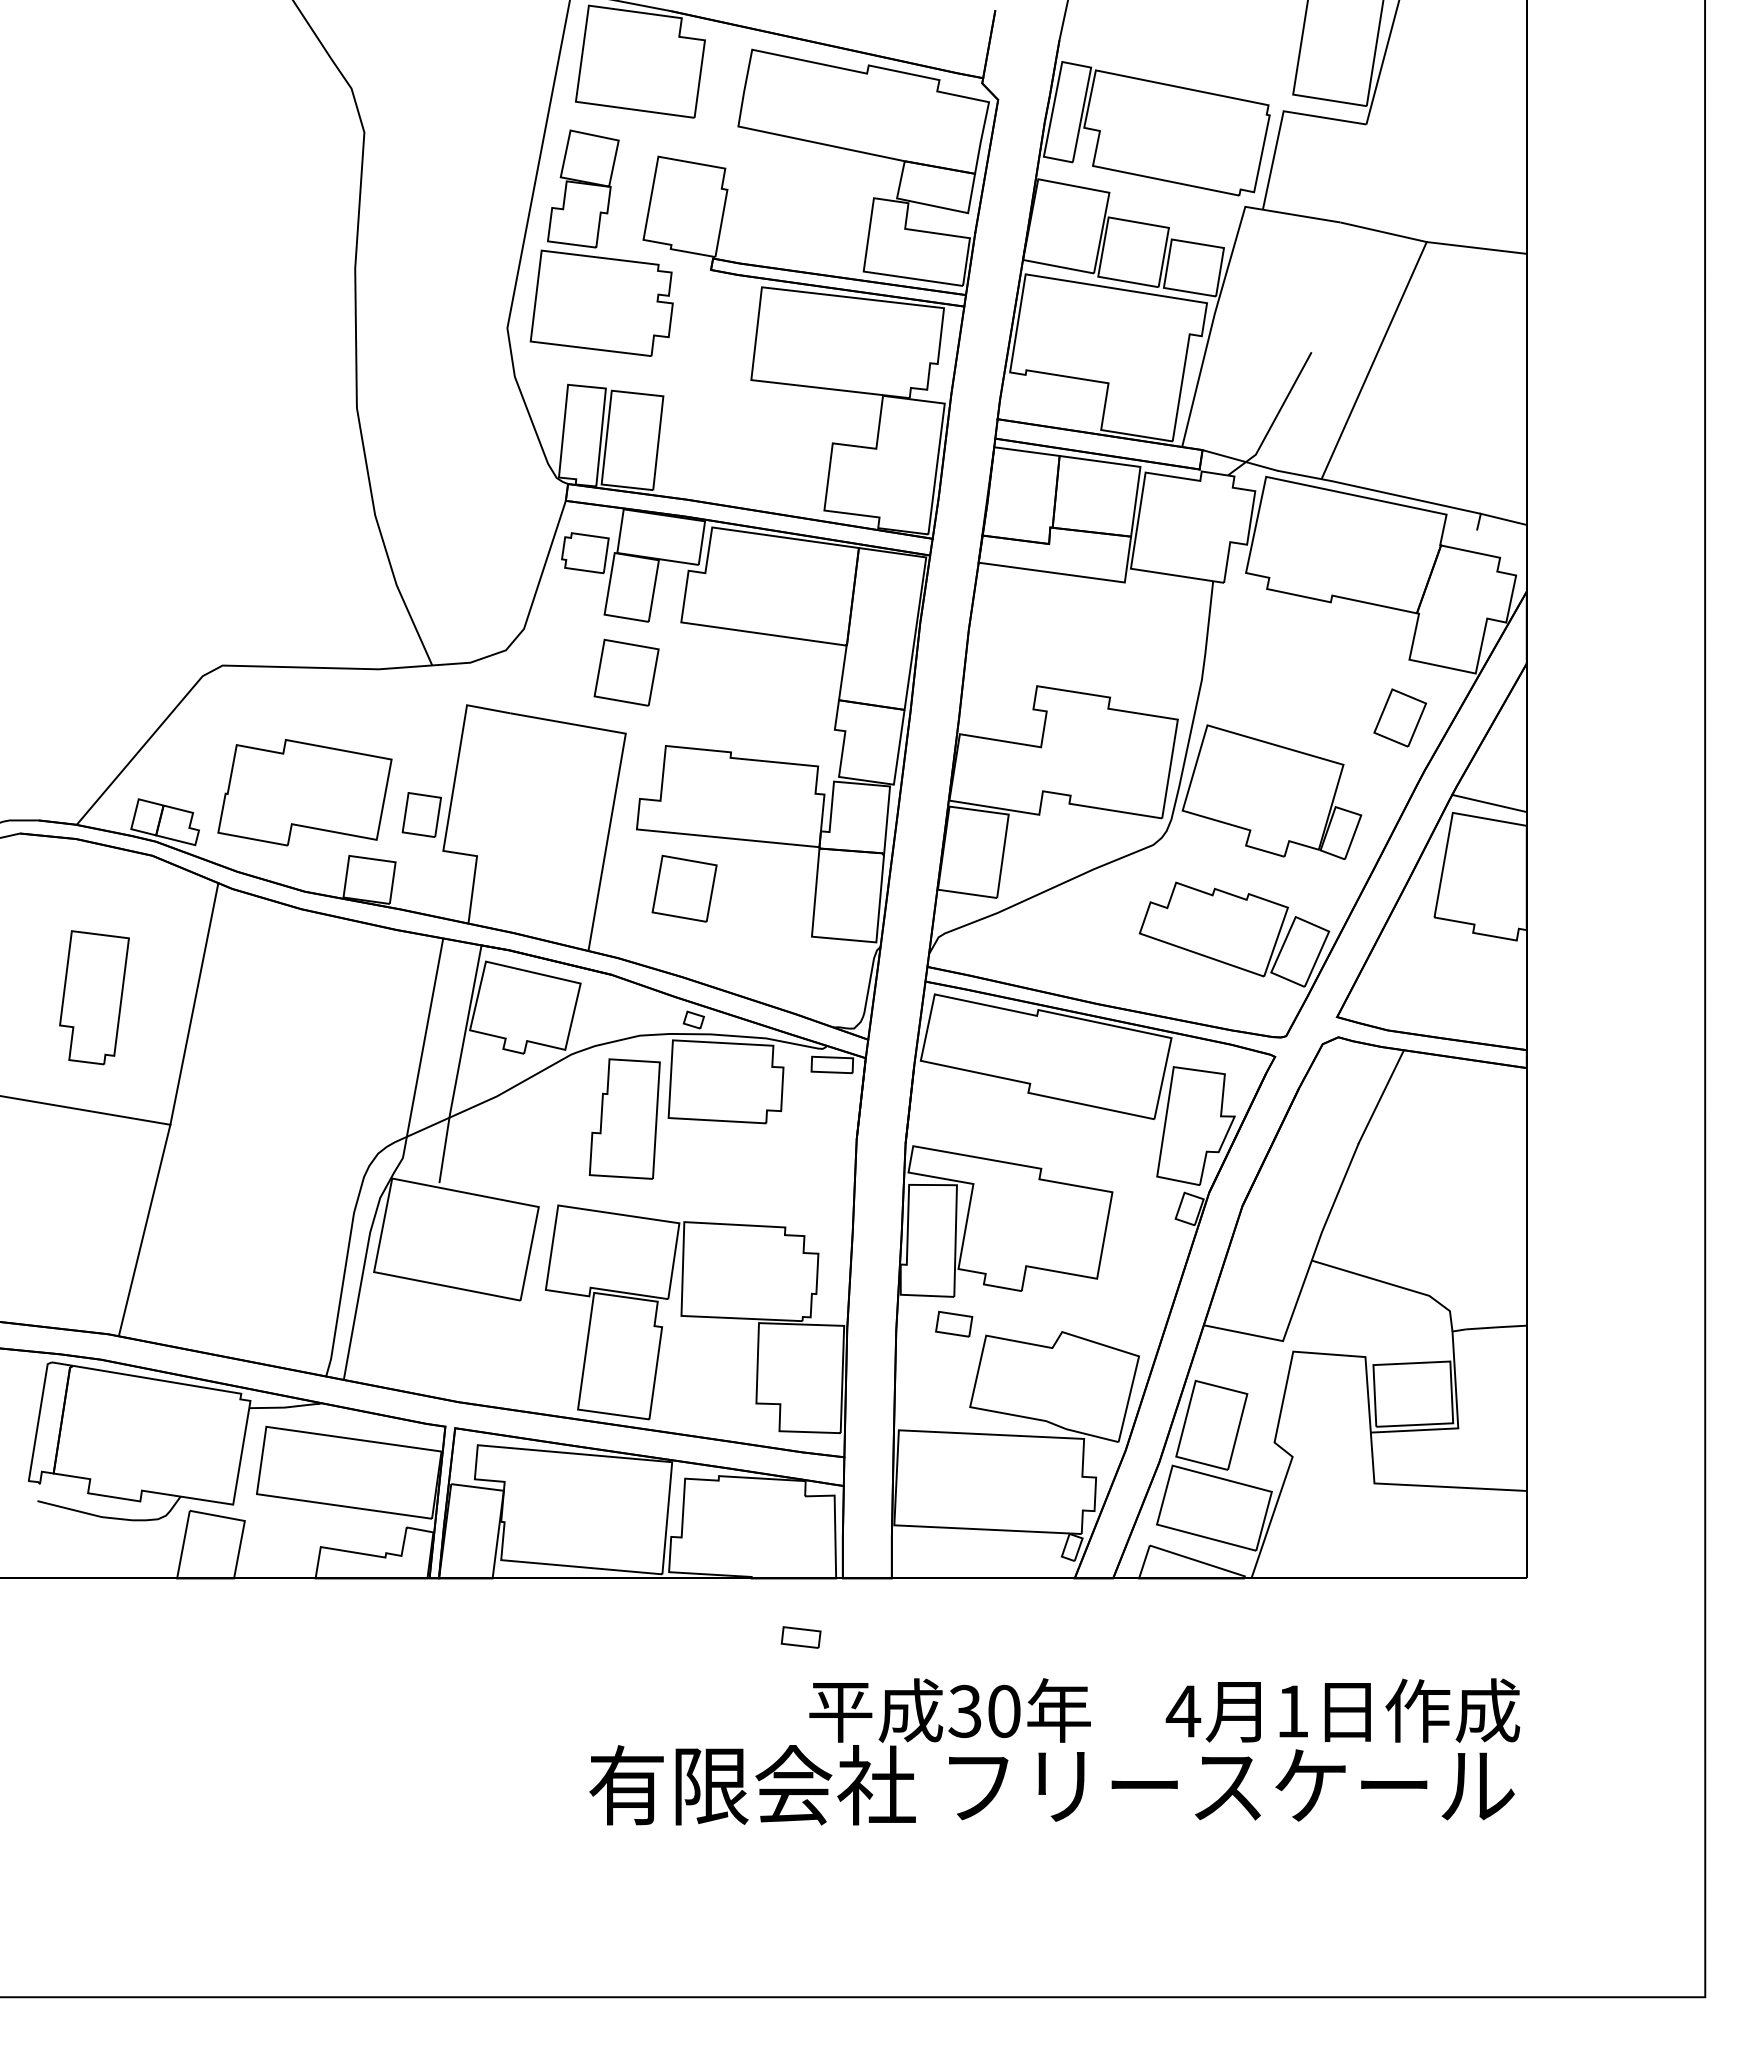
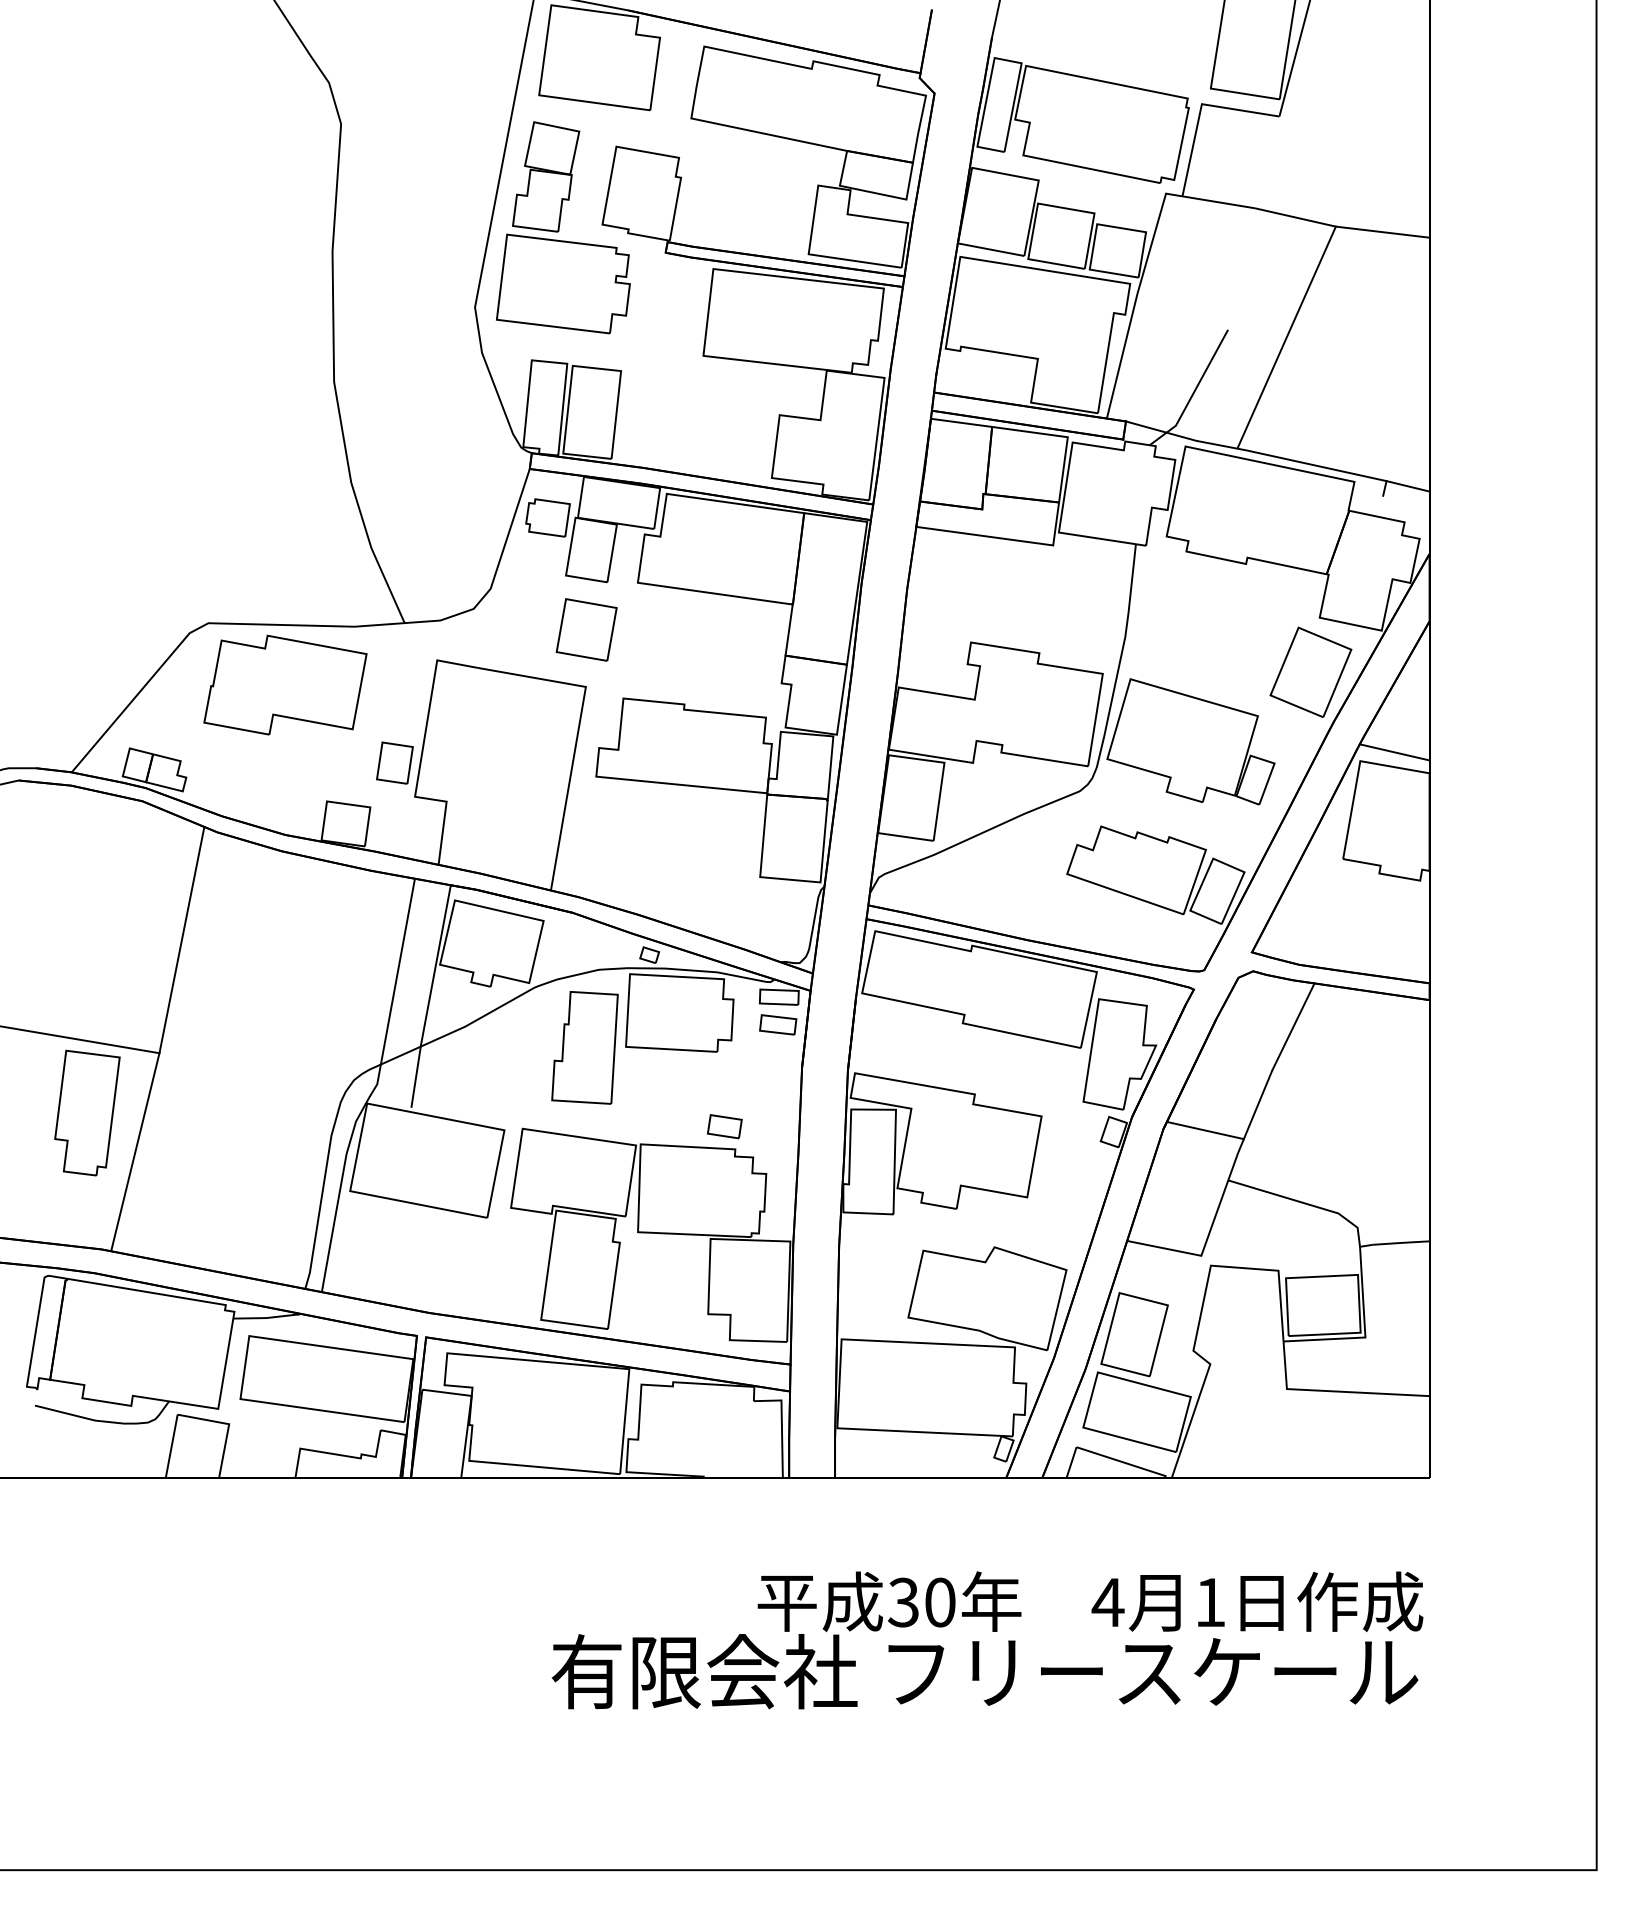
part: (1400, 717) -> (1311, 671), size x1.67
part: (304, 792) -> (285, 684), moved
part: (684, 888) -> (640, 831), removed
part: (94, 997) -> (87, 1112), moved
line: (1287, 1207) -> (1205, 1130), added
part: (954, 1323) -> (725, 1125), moved
part: (800, 1637) -> (777, 1024), moved

